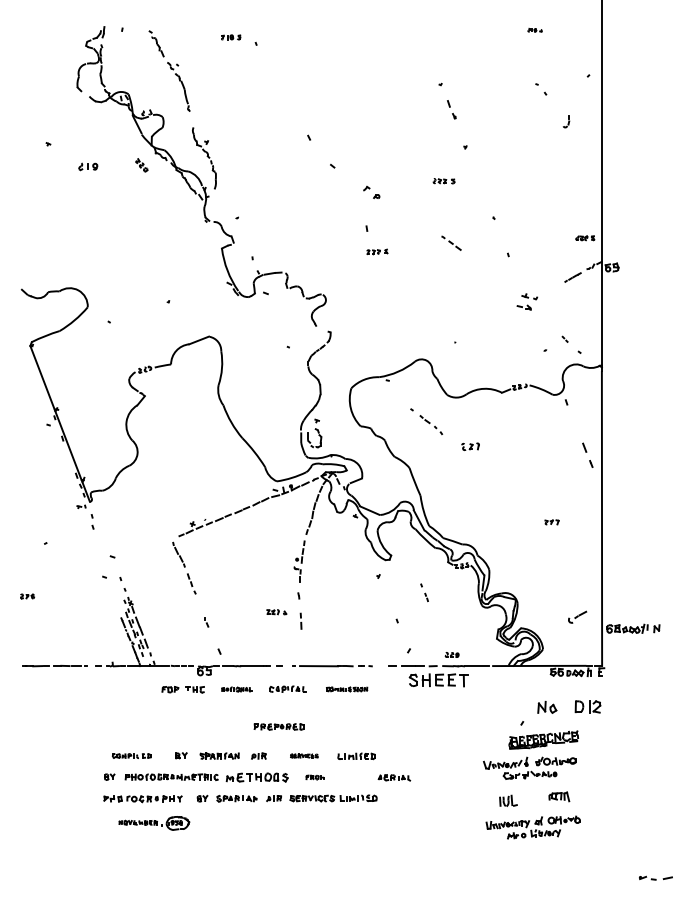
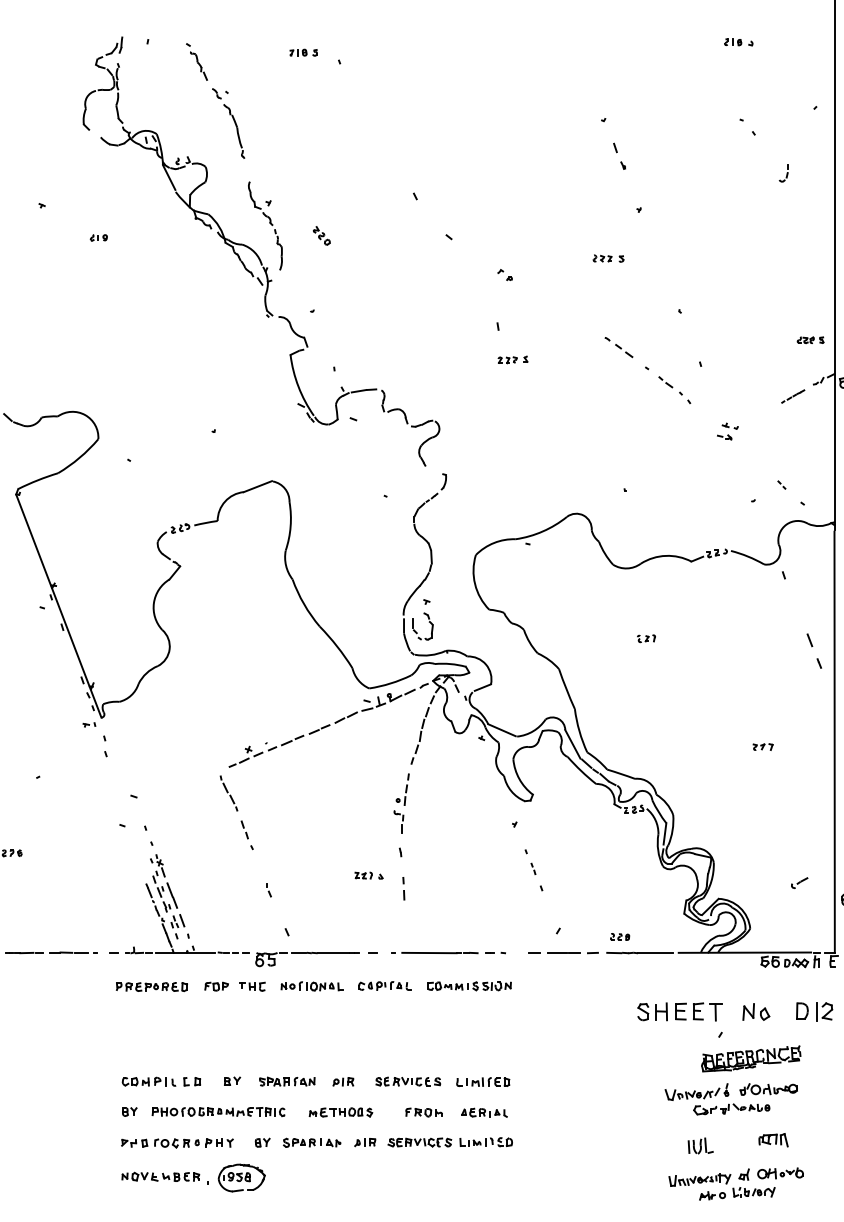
part: (534, 30) -> (738, 42), size x1.43
part: (141, 165) -> (321, 236), moved
part: (87, 166) -> (97, 237), size x0.62
part: (371, 192) -> (504, 274), size x0.62
part: (527, 301) -> (727, 430), size x0.71
part: (426, 421) -> (667, 385), moved
part: (470, 446) -> (646, 638), size x0.71
part: (424, 592) -> (530, 861), moved
part: (577, 617) -> (799, 883), size x0.62
part: (438, 680) -> (679, 1012), moved
part: (236, 689) -> (311, 986), size x1.43
part: (346, 689) -> (468, 986), size x1.43
part: (278, 726) -> (150, 986), moved
part: (131, 755) -> (160, 1080), size x1.43
part: (304, 755) -> (408, 1080), size x1.67
part: (256, 777) -> (339, 1112), size x0.71
part: (314, 777) -> (423, 1112), size x1.43
part: (394, 777) -> (484, 1112), moved
part: (154, 823) -> (193, 1178), size x1.43

